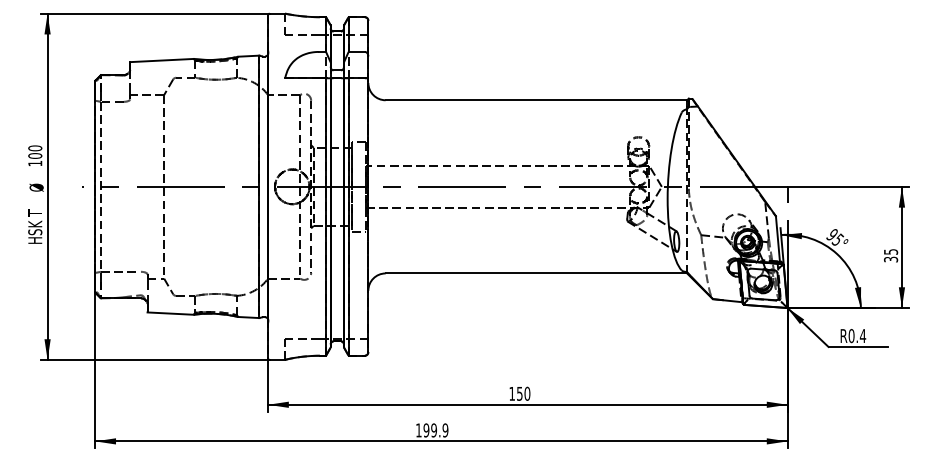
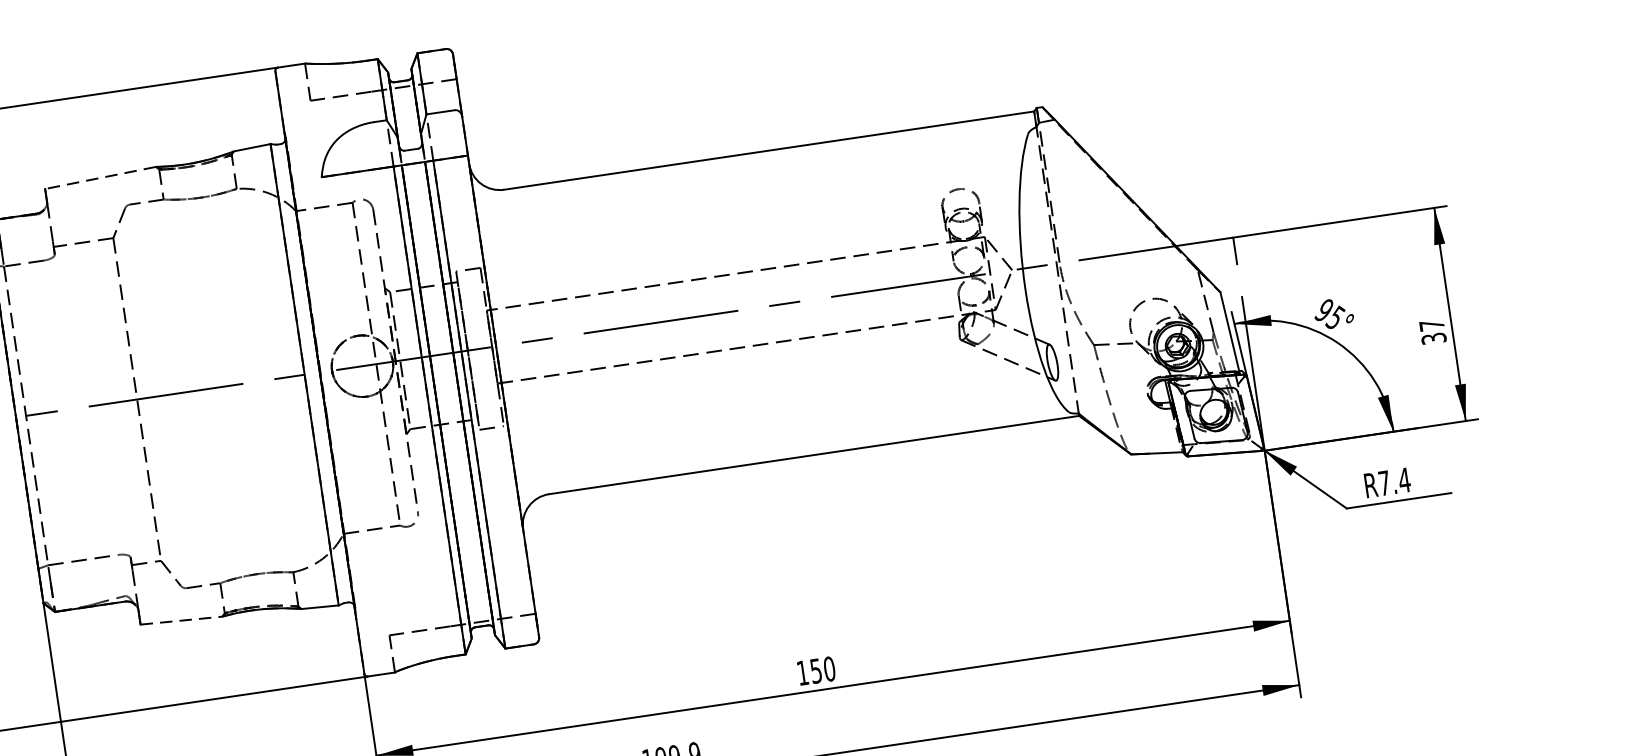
line: (161, 60) -> (99, 178), solid -> dashed
text: (891, 251) -> (1432, 324), 35 -> 37
line: (171, 313) -> (182, 620), solid -> dashed
text: (851, 336) -> (1384, 484), R0.4 -> R7.4

